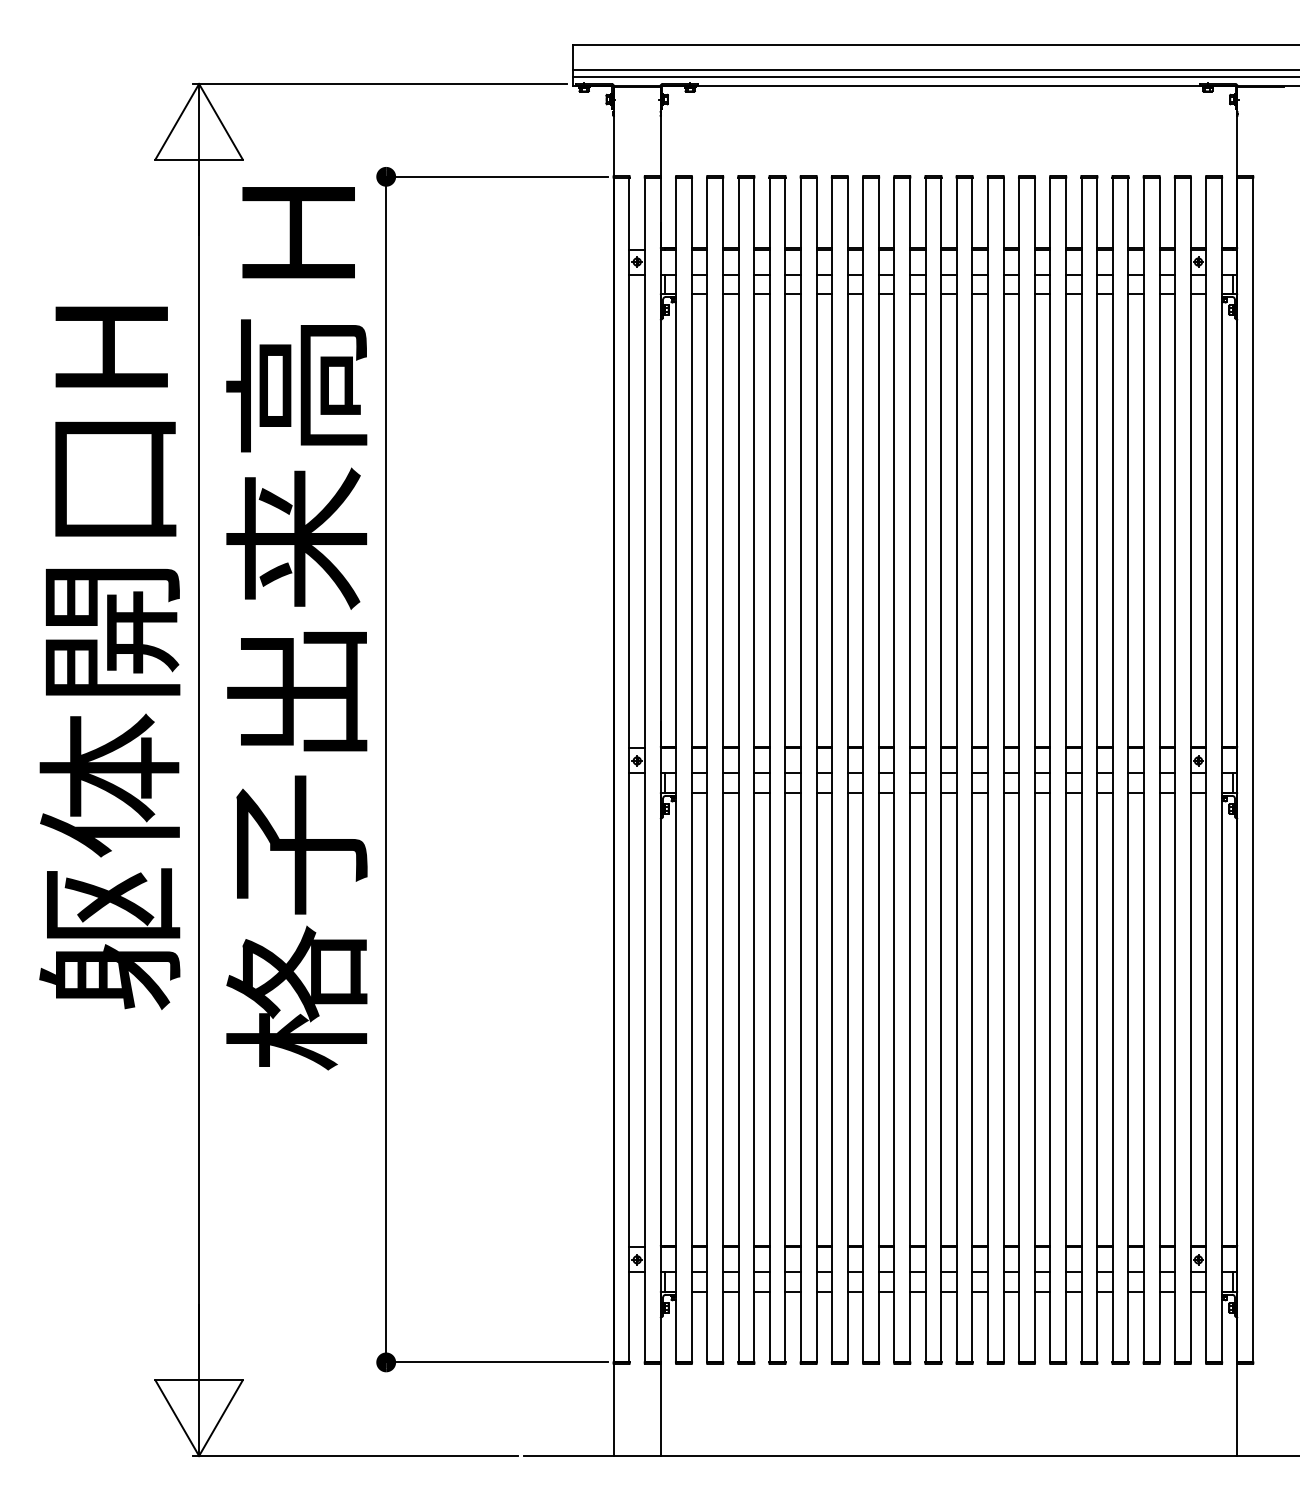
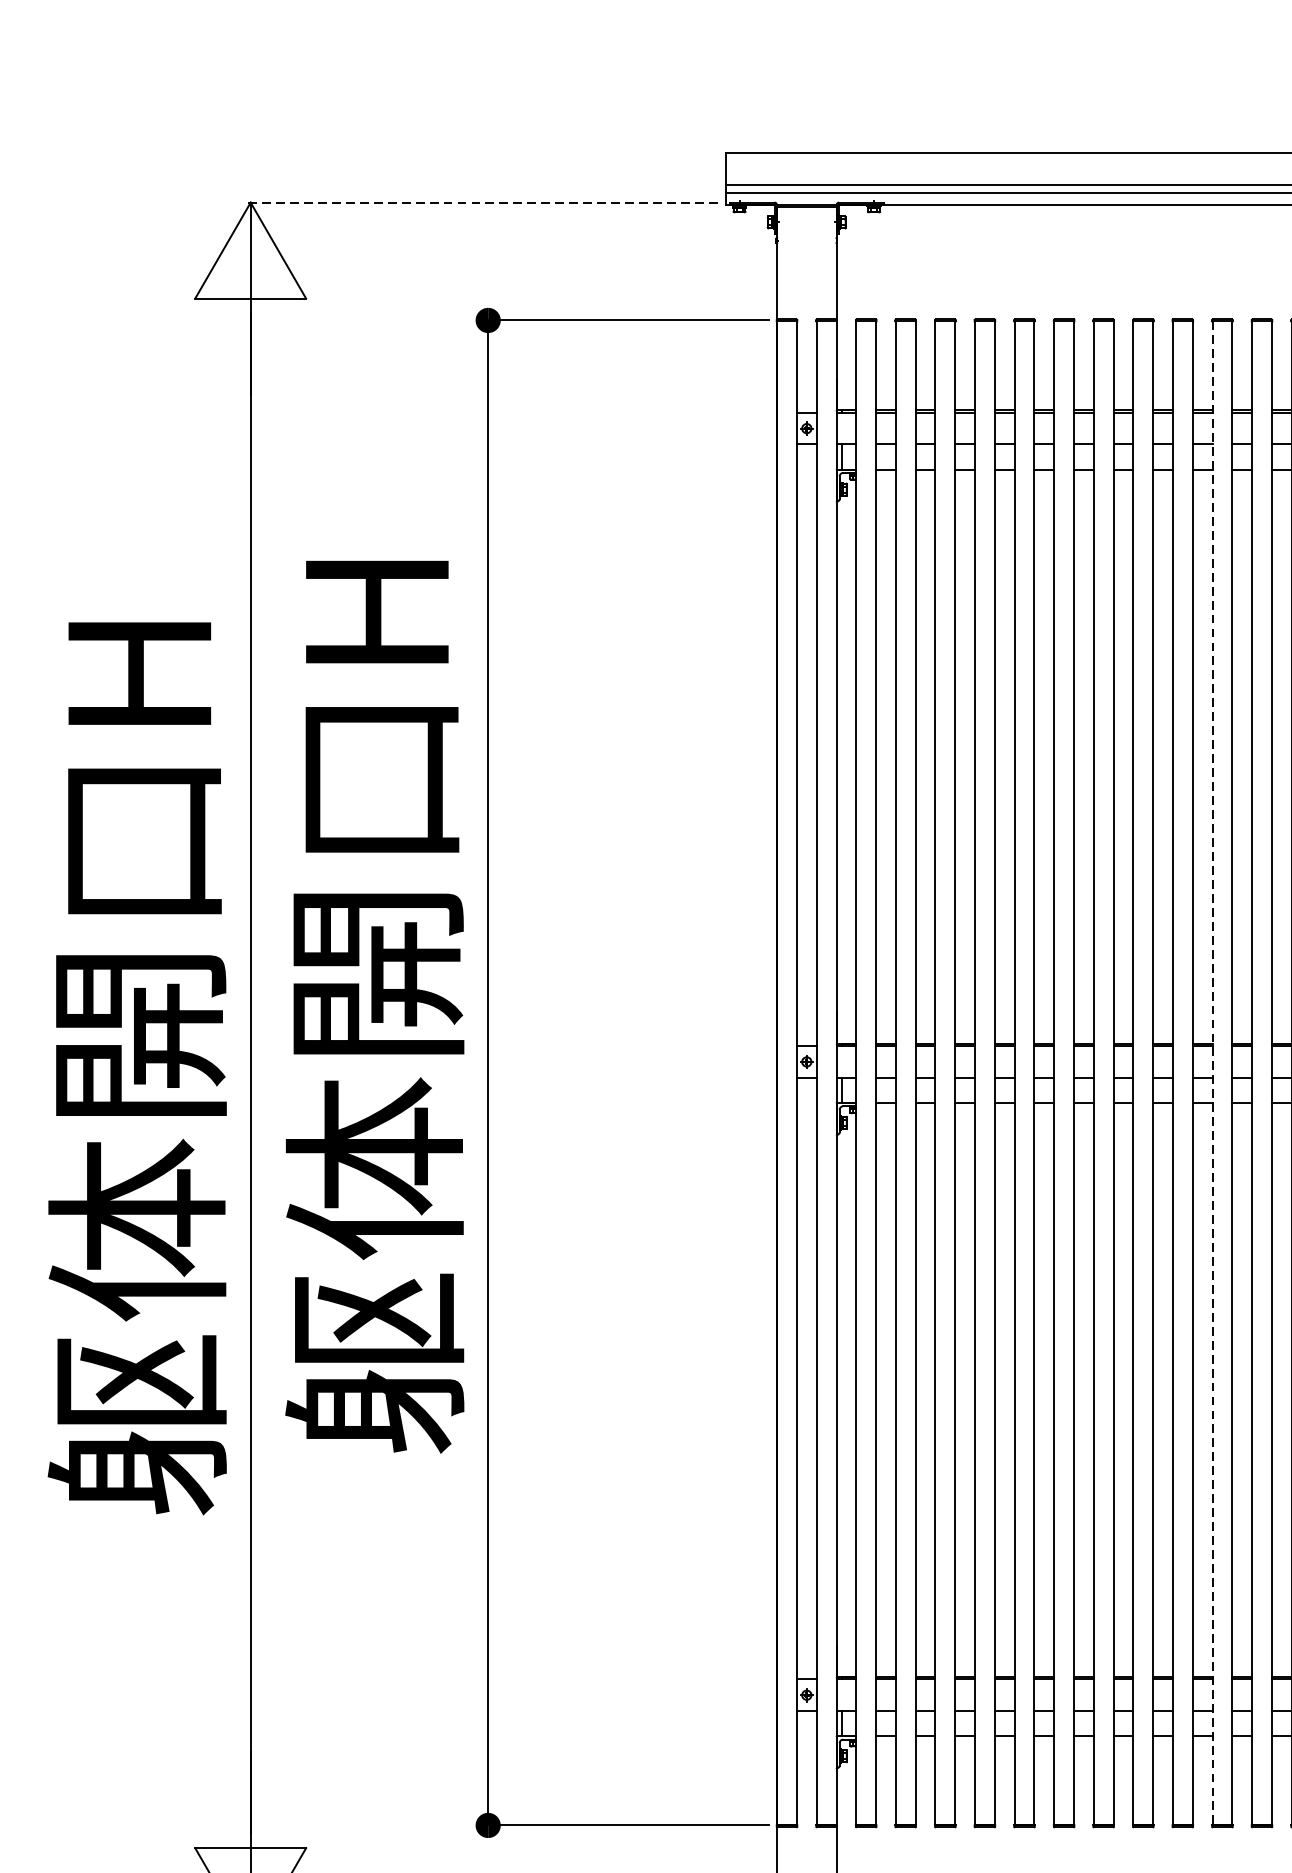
line: (379, 84) -> (479, 203), solid -> dashed
text: (296, 628) -> (374, 893), 格子出来高Ｈ -> 躯体開口H
text: (109, 657) -> (136, 1067), moved
line: (956, 770) -> (1212, 1074), solid -> dashed

